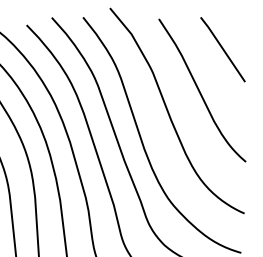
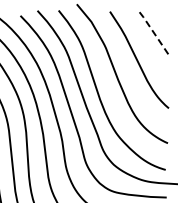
line: (221, 48) -> (152, 31), solid -> dashed

